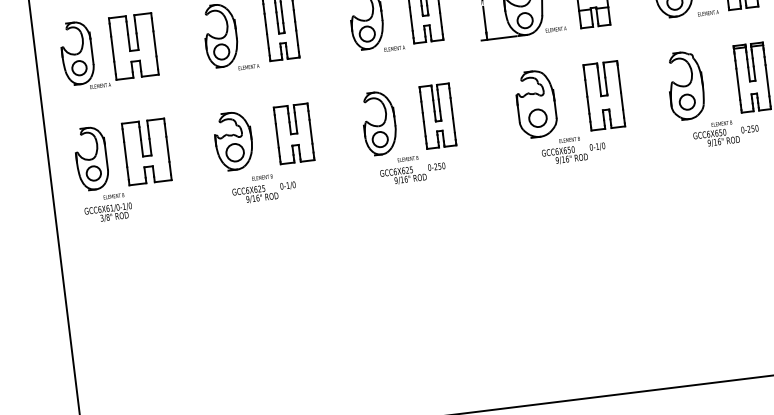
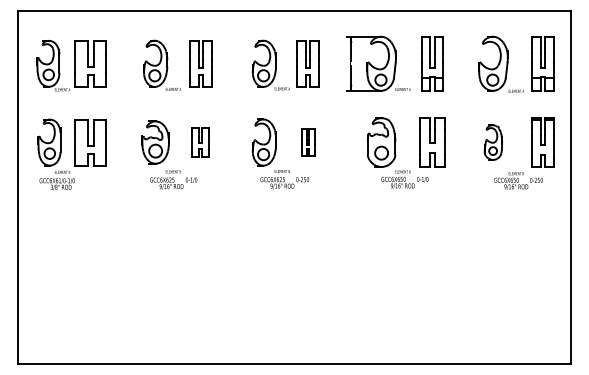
part: (686, 85) -> (493, 142), size x0.7
part: (437, 116) -> (307, 142), size x0.6
part: (293, 133) -> (200, 142), size x0.7

